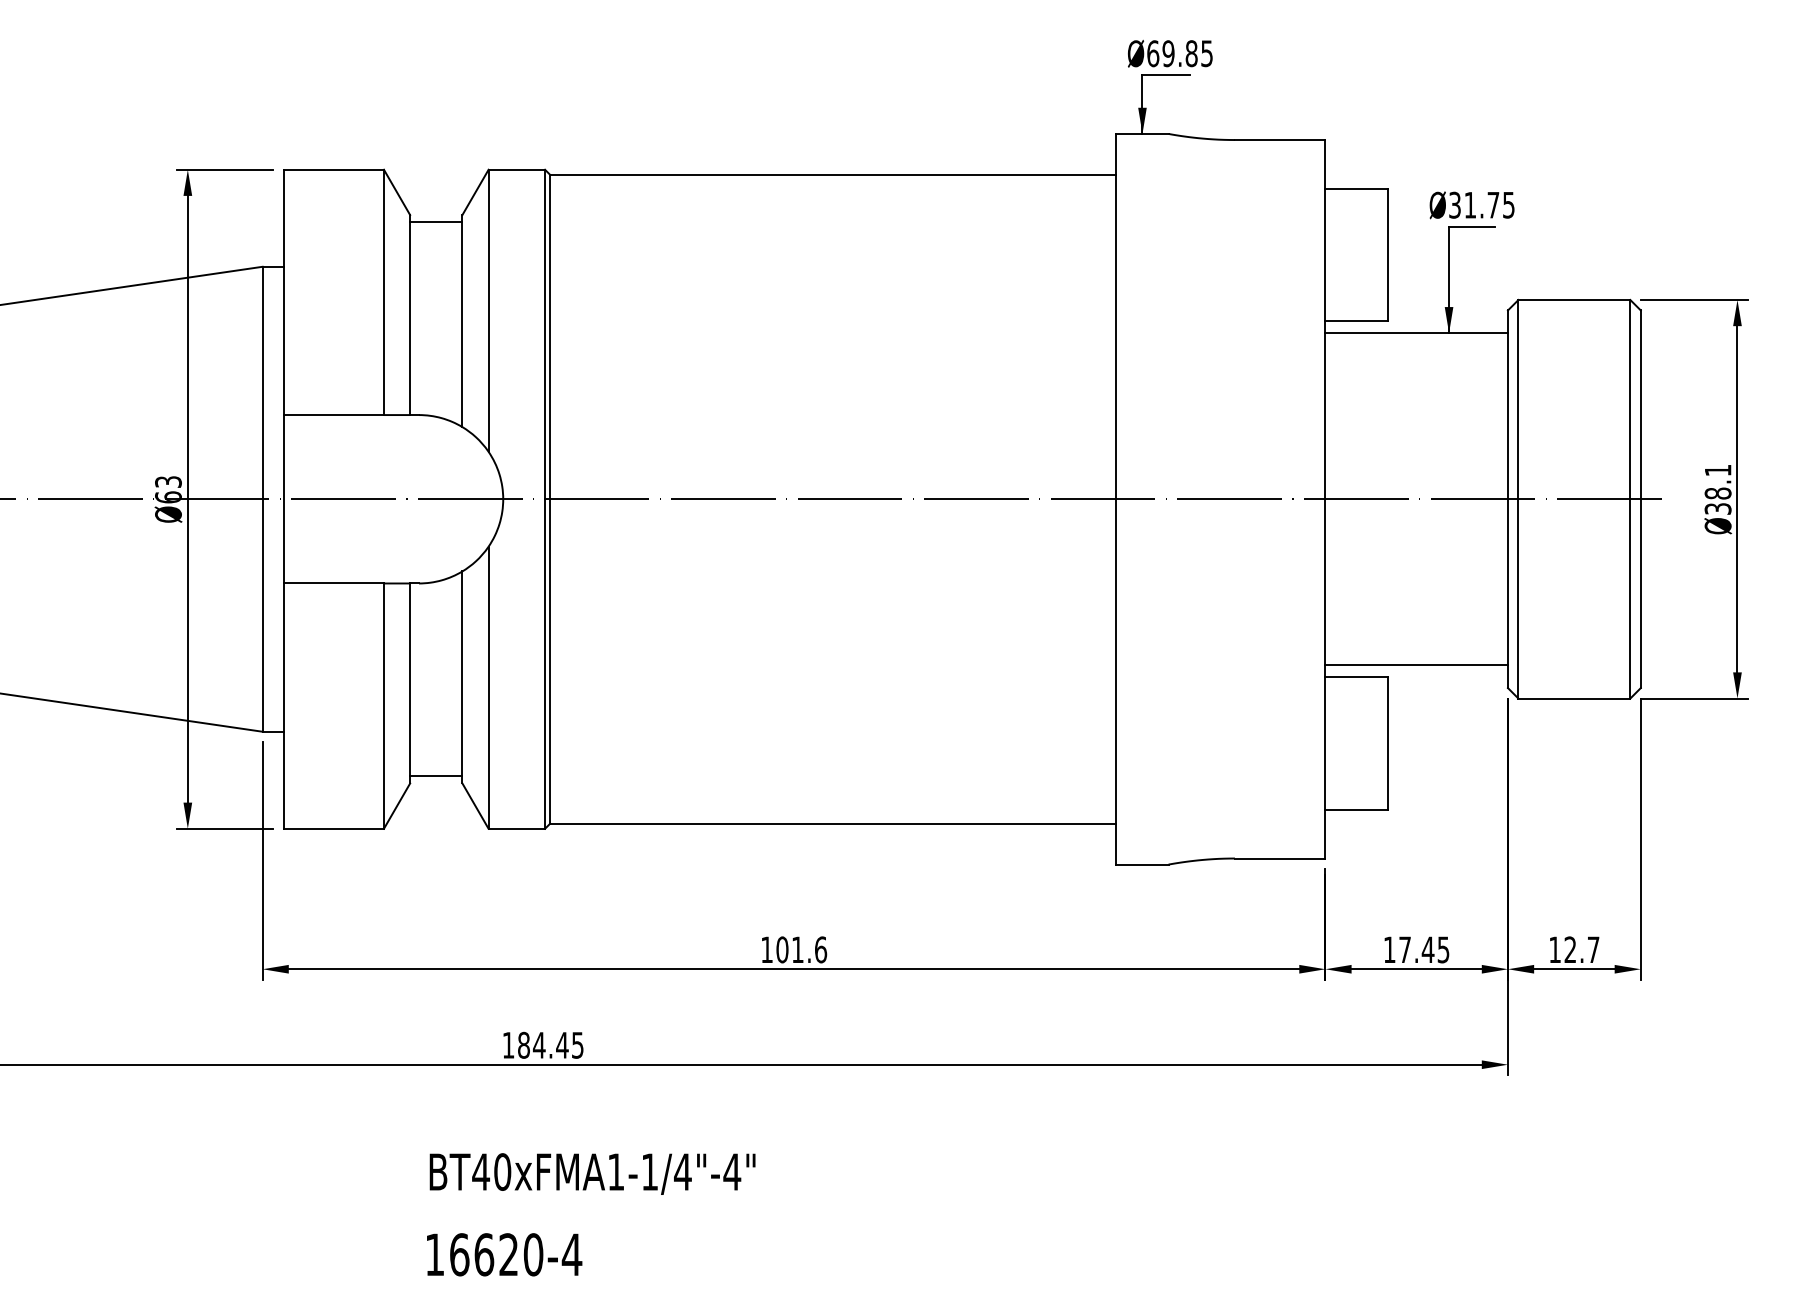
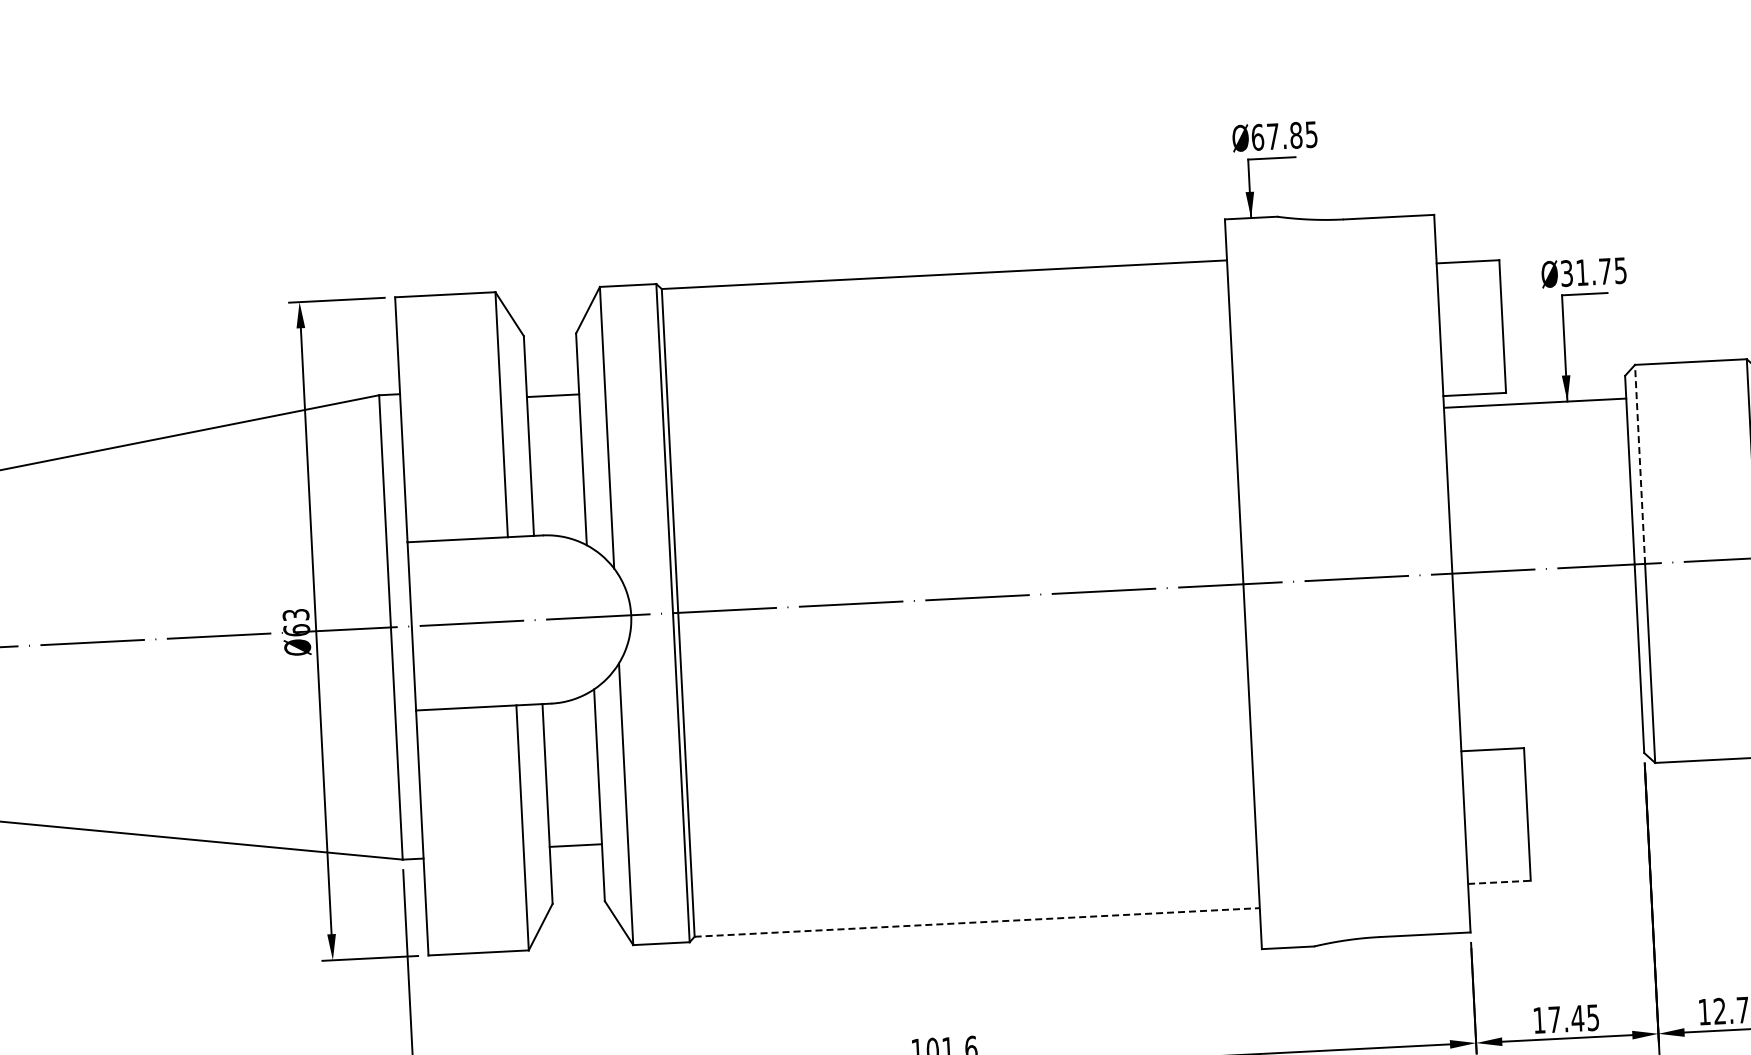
text: (1168, 53) -> (1273, 136), Ø69.85 -> Ø67.85
line: (436, 222) -> (553, 396), moved
line: (1518, 399) -> (1640, 464), solid -> dashed
line: (1416, 665) -> (1551, 735), removed
line: (436, 776) -> (576, 845), moved
line: (1357, 809) -> (1500, 881), solid -> dashed
line: (833, 823) -> (977, 922), solid -> dashed

